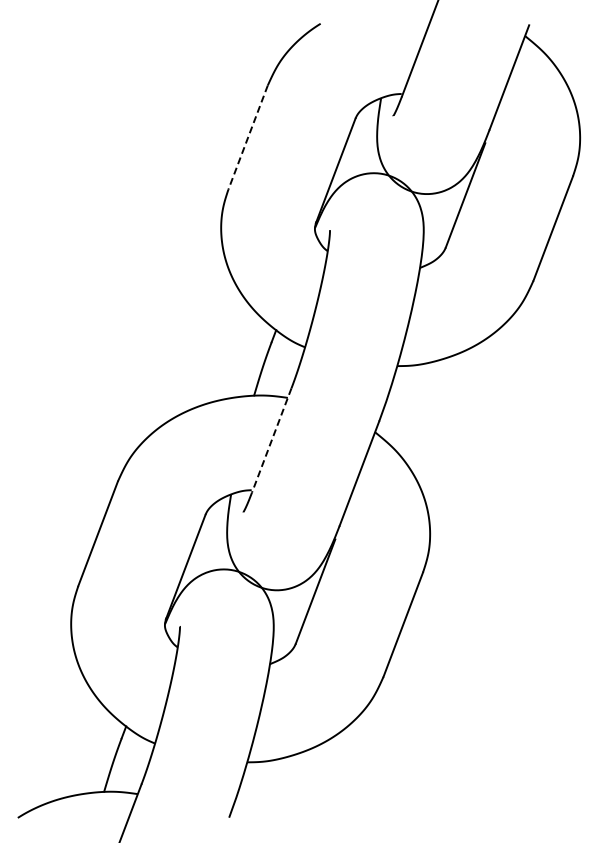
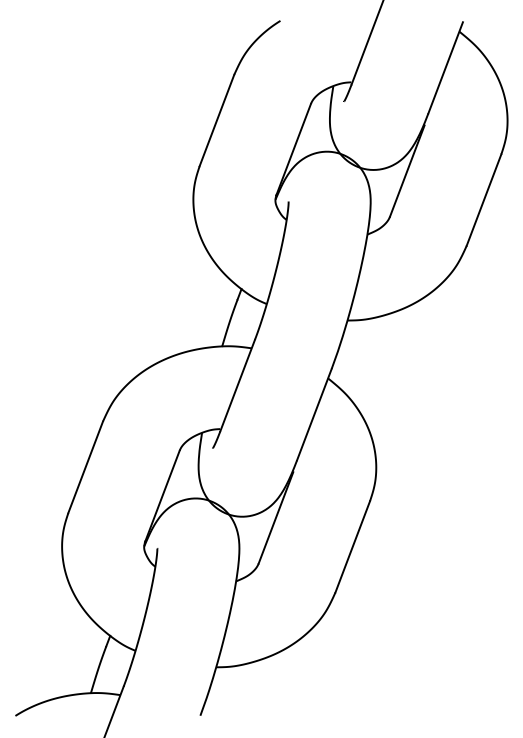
line: (248, 137) -> (217, 120), dashed -> solid
line: (271, 440) -> (237, 385), dashed -> solid

